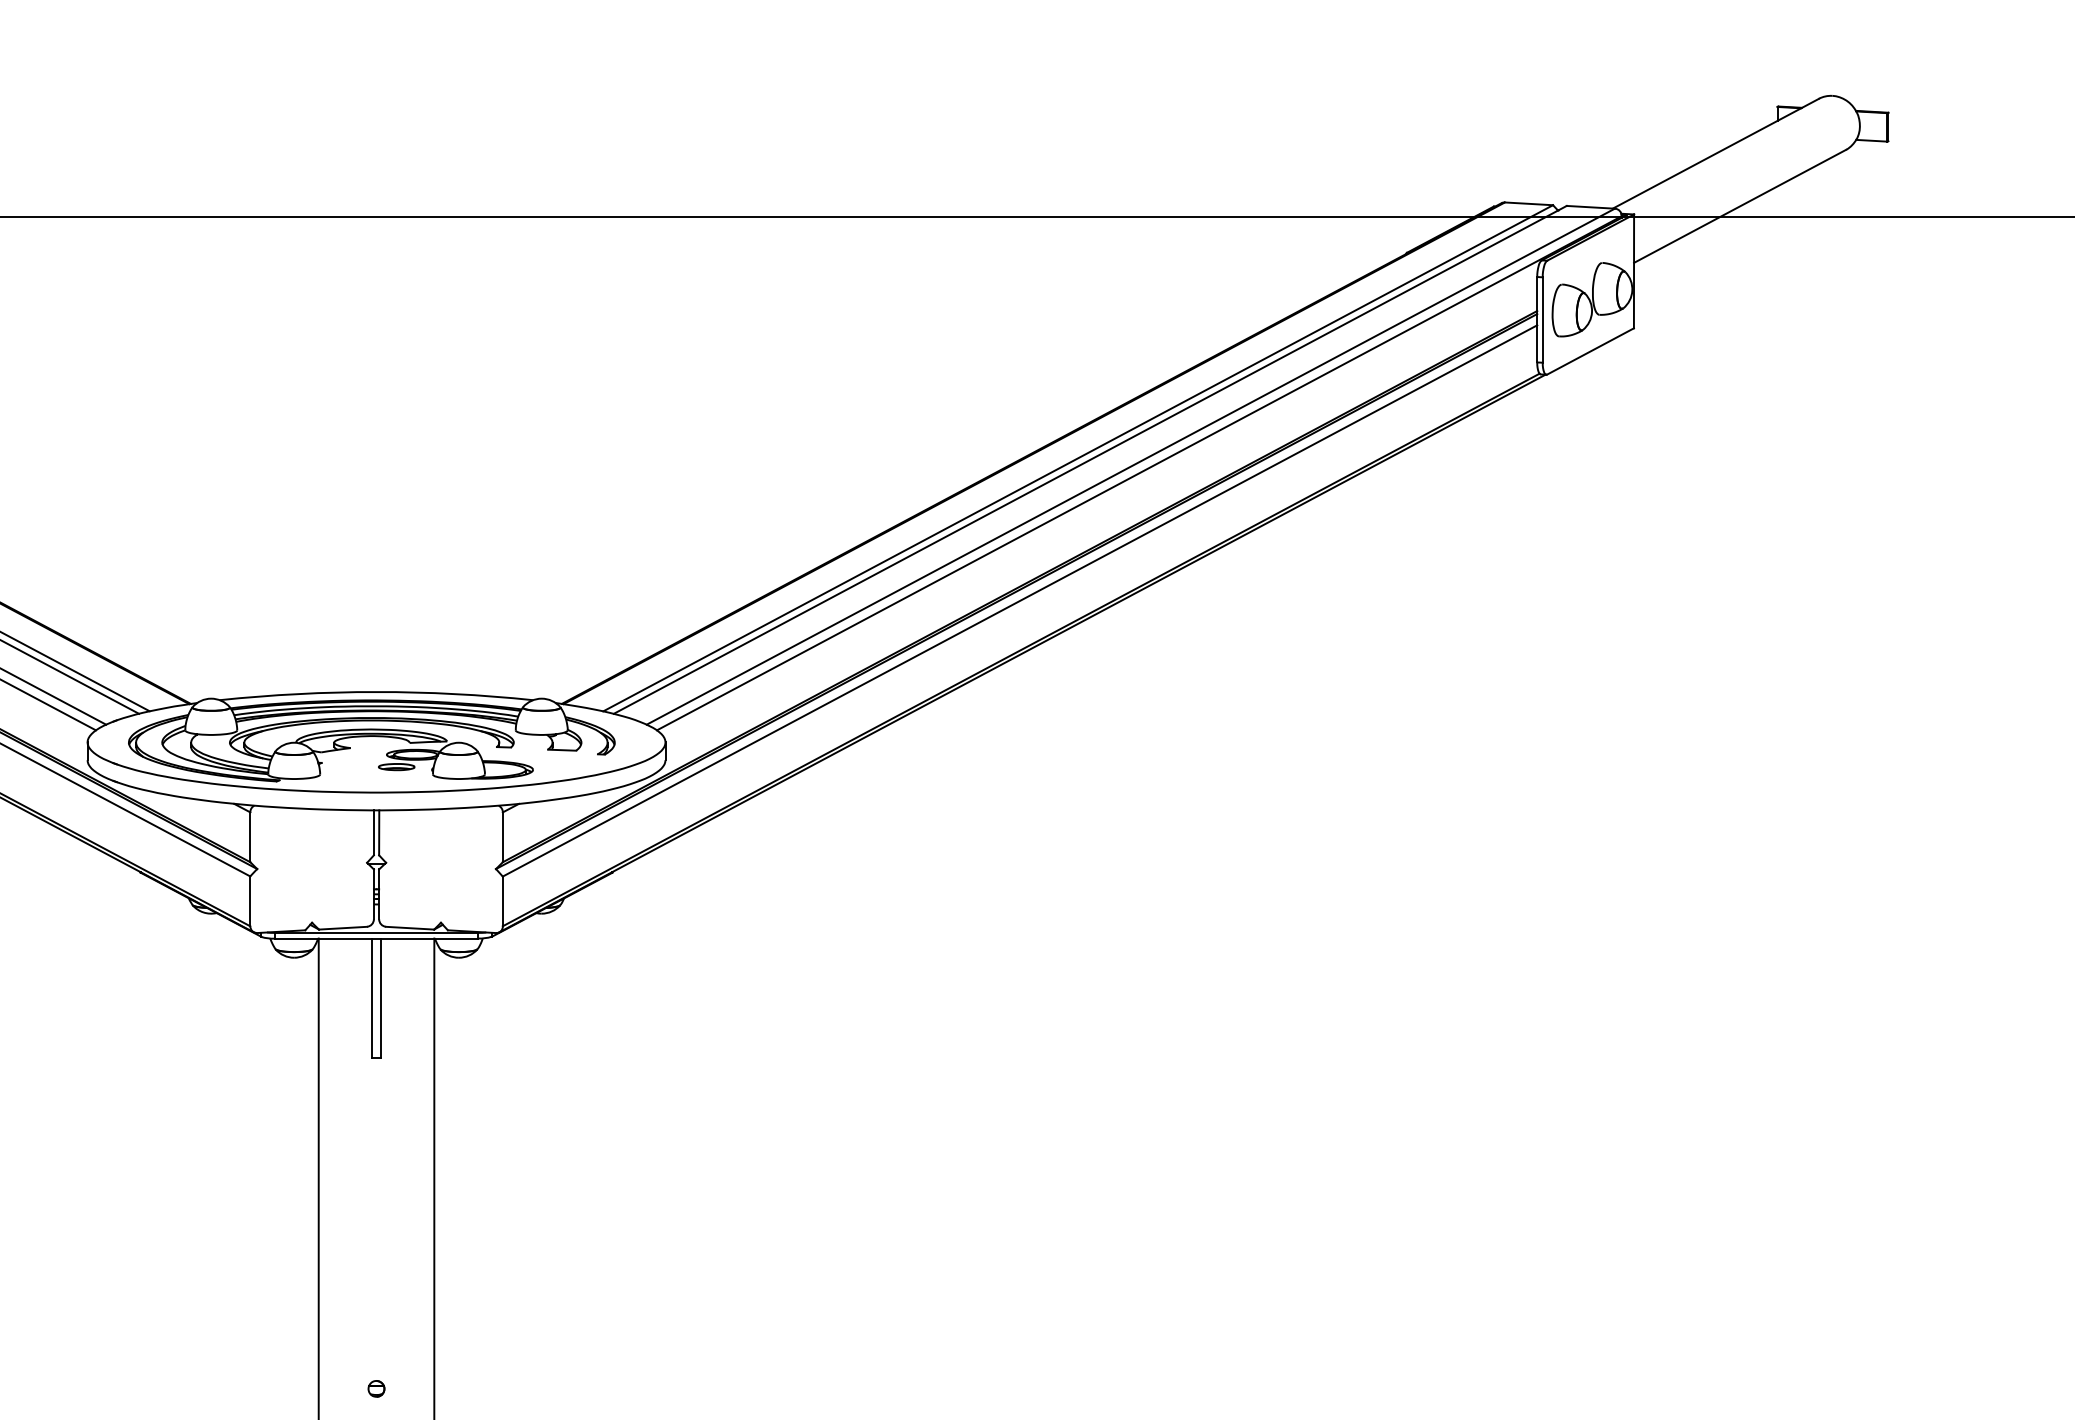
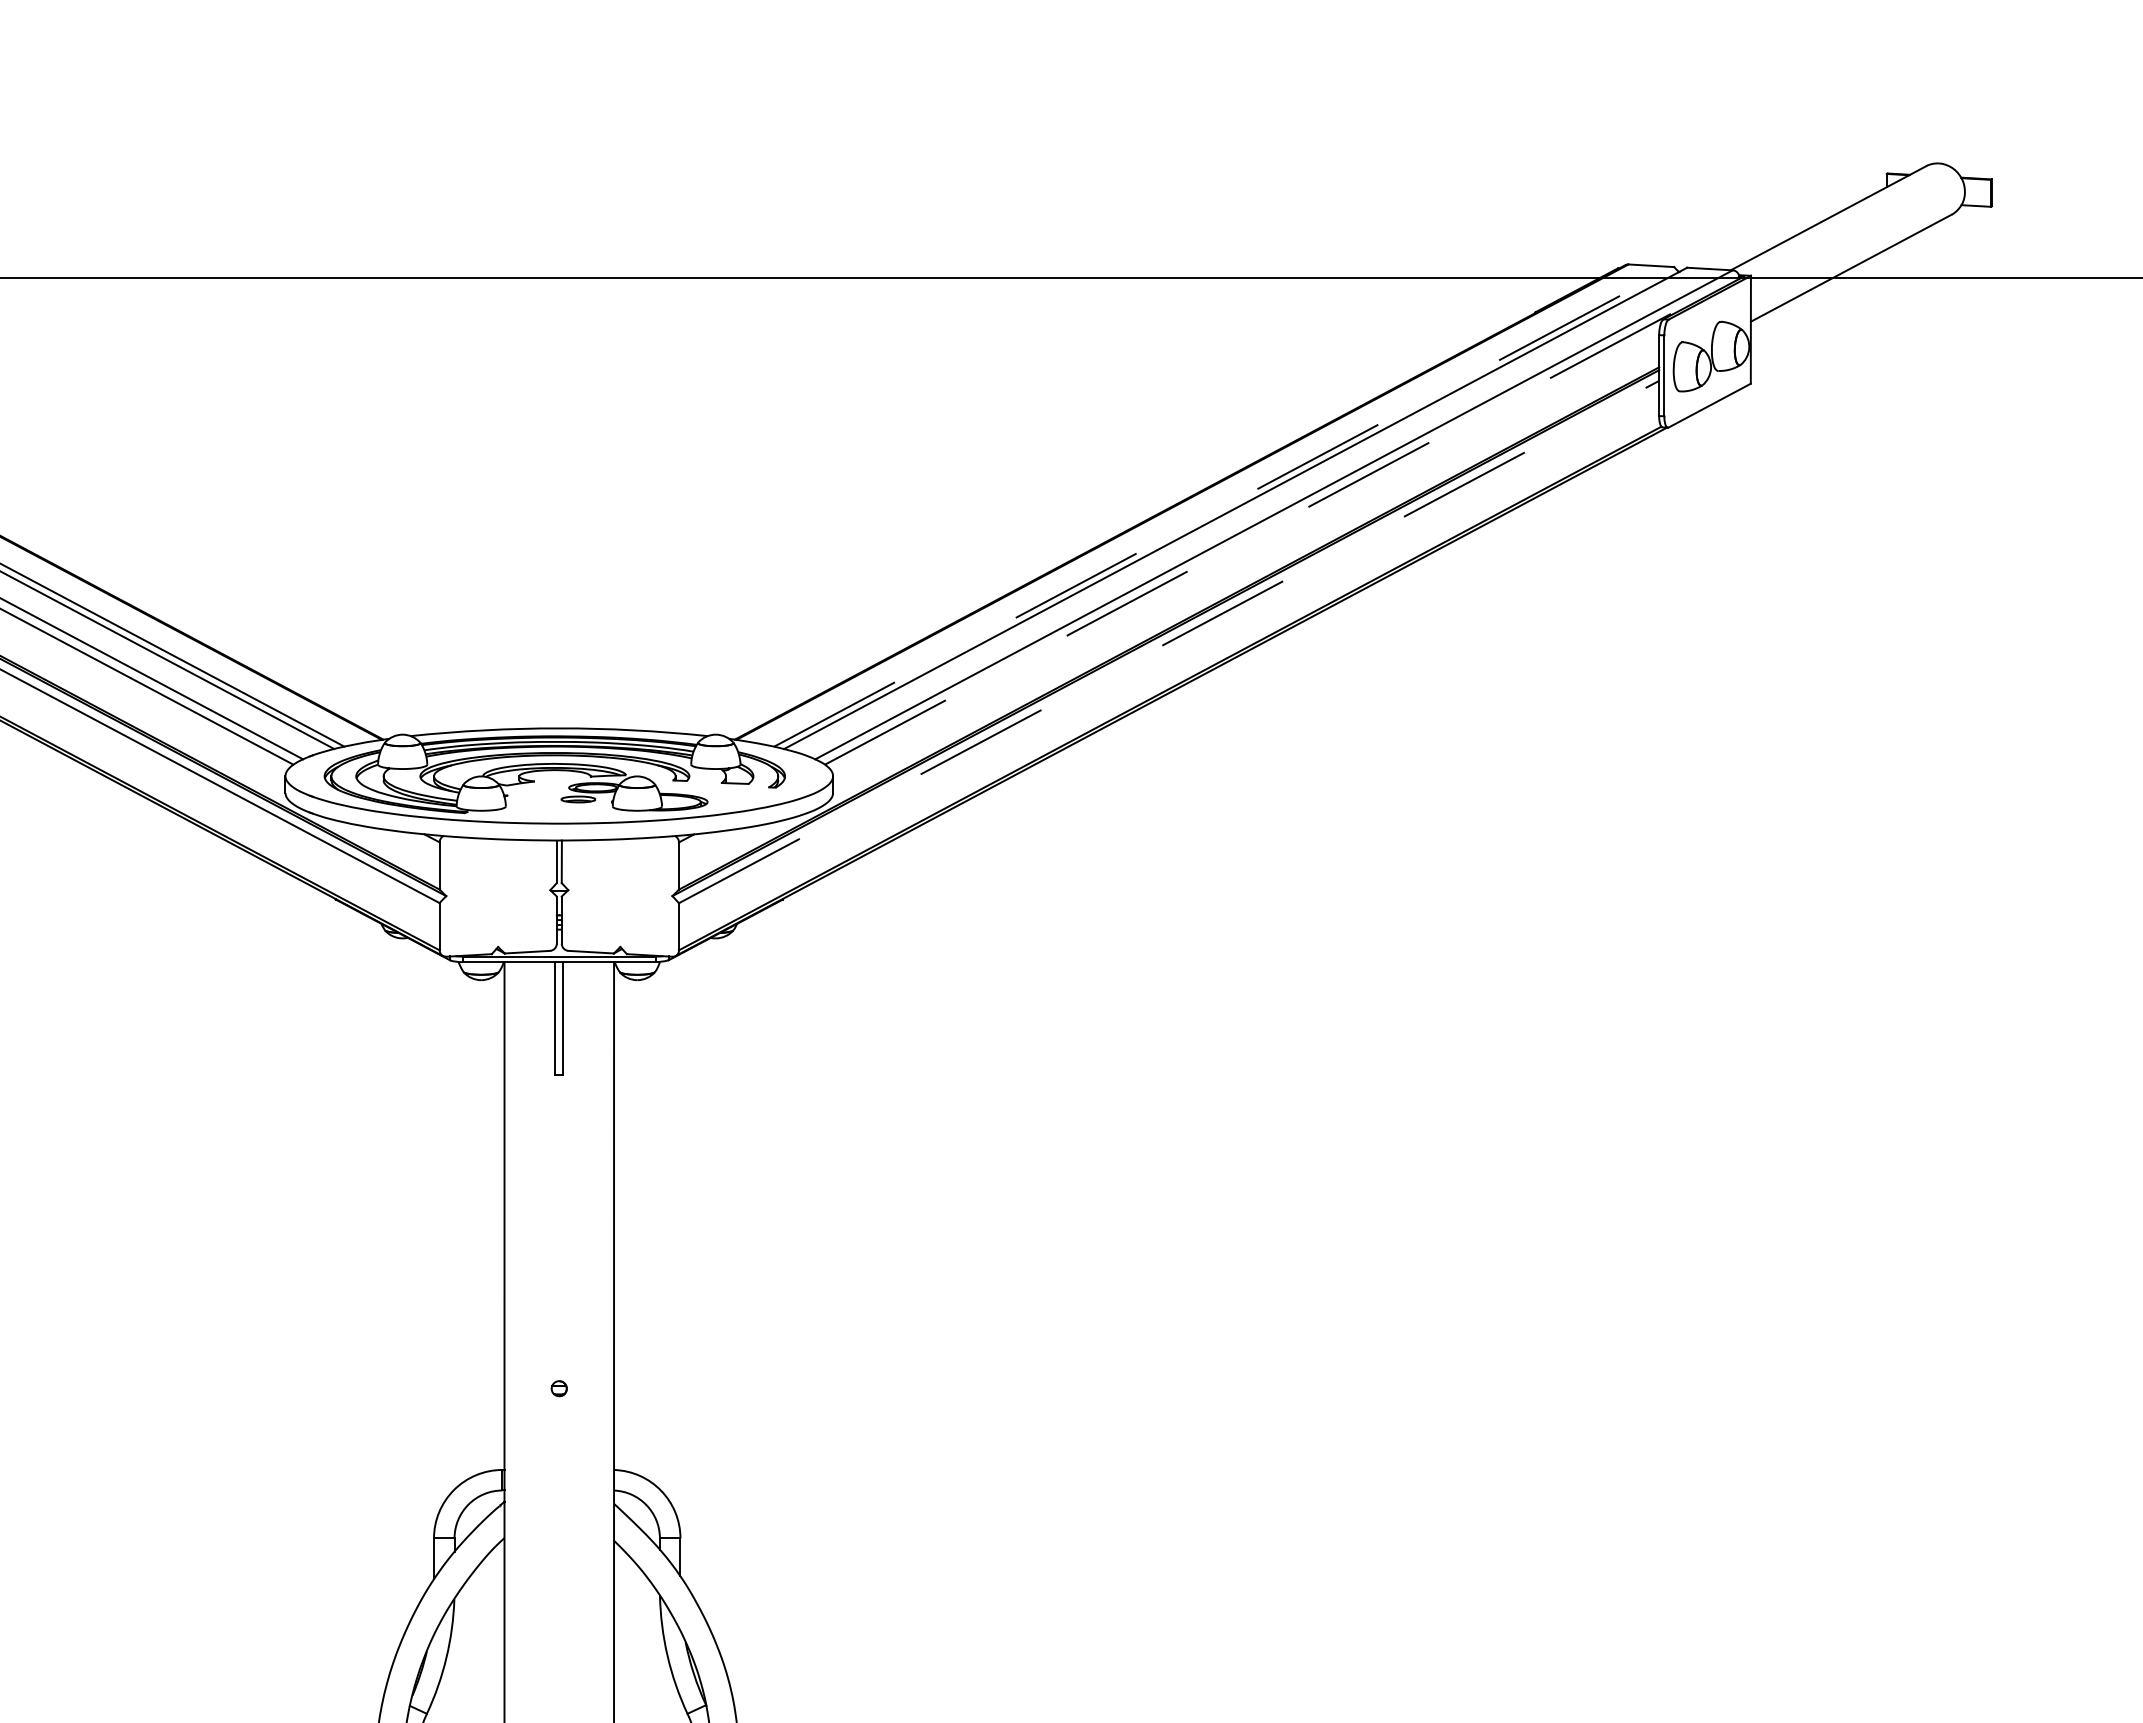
line: (1078, 457) -> (1224, 506), solid -> dashed
line: (1139, 473) -> (1282, 521), solid -> dashed
line: (1020, 600) -> (1169, 641), solid -> dashed

